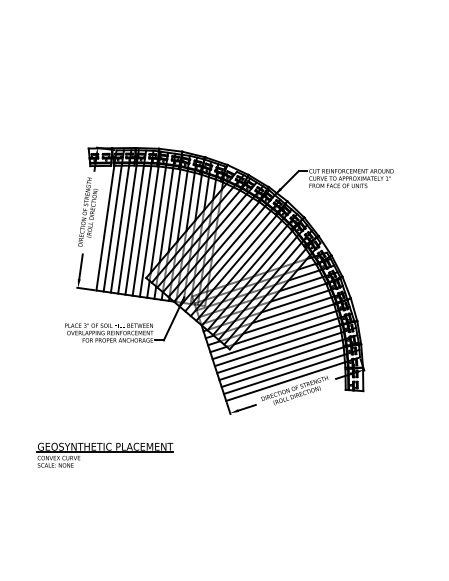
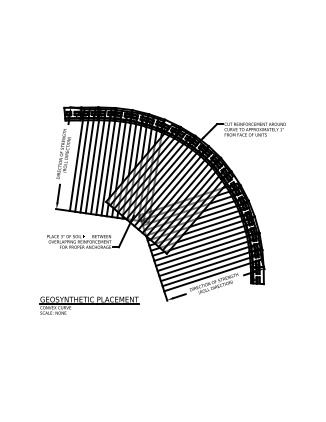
part: (105, 454) -> (89, 305), moved

